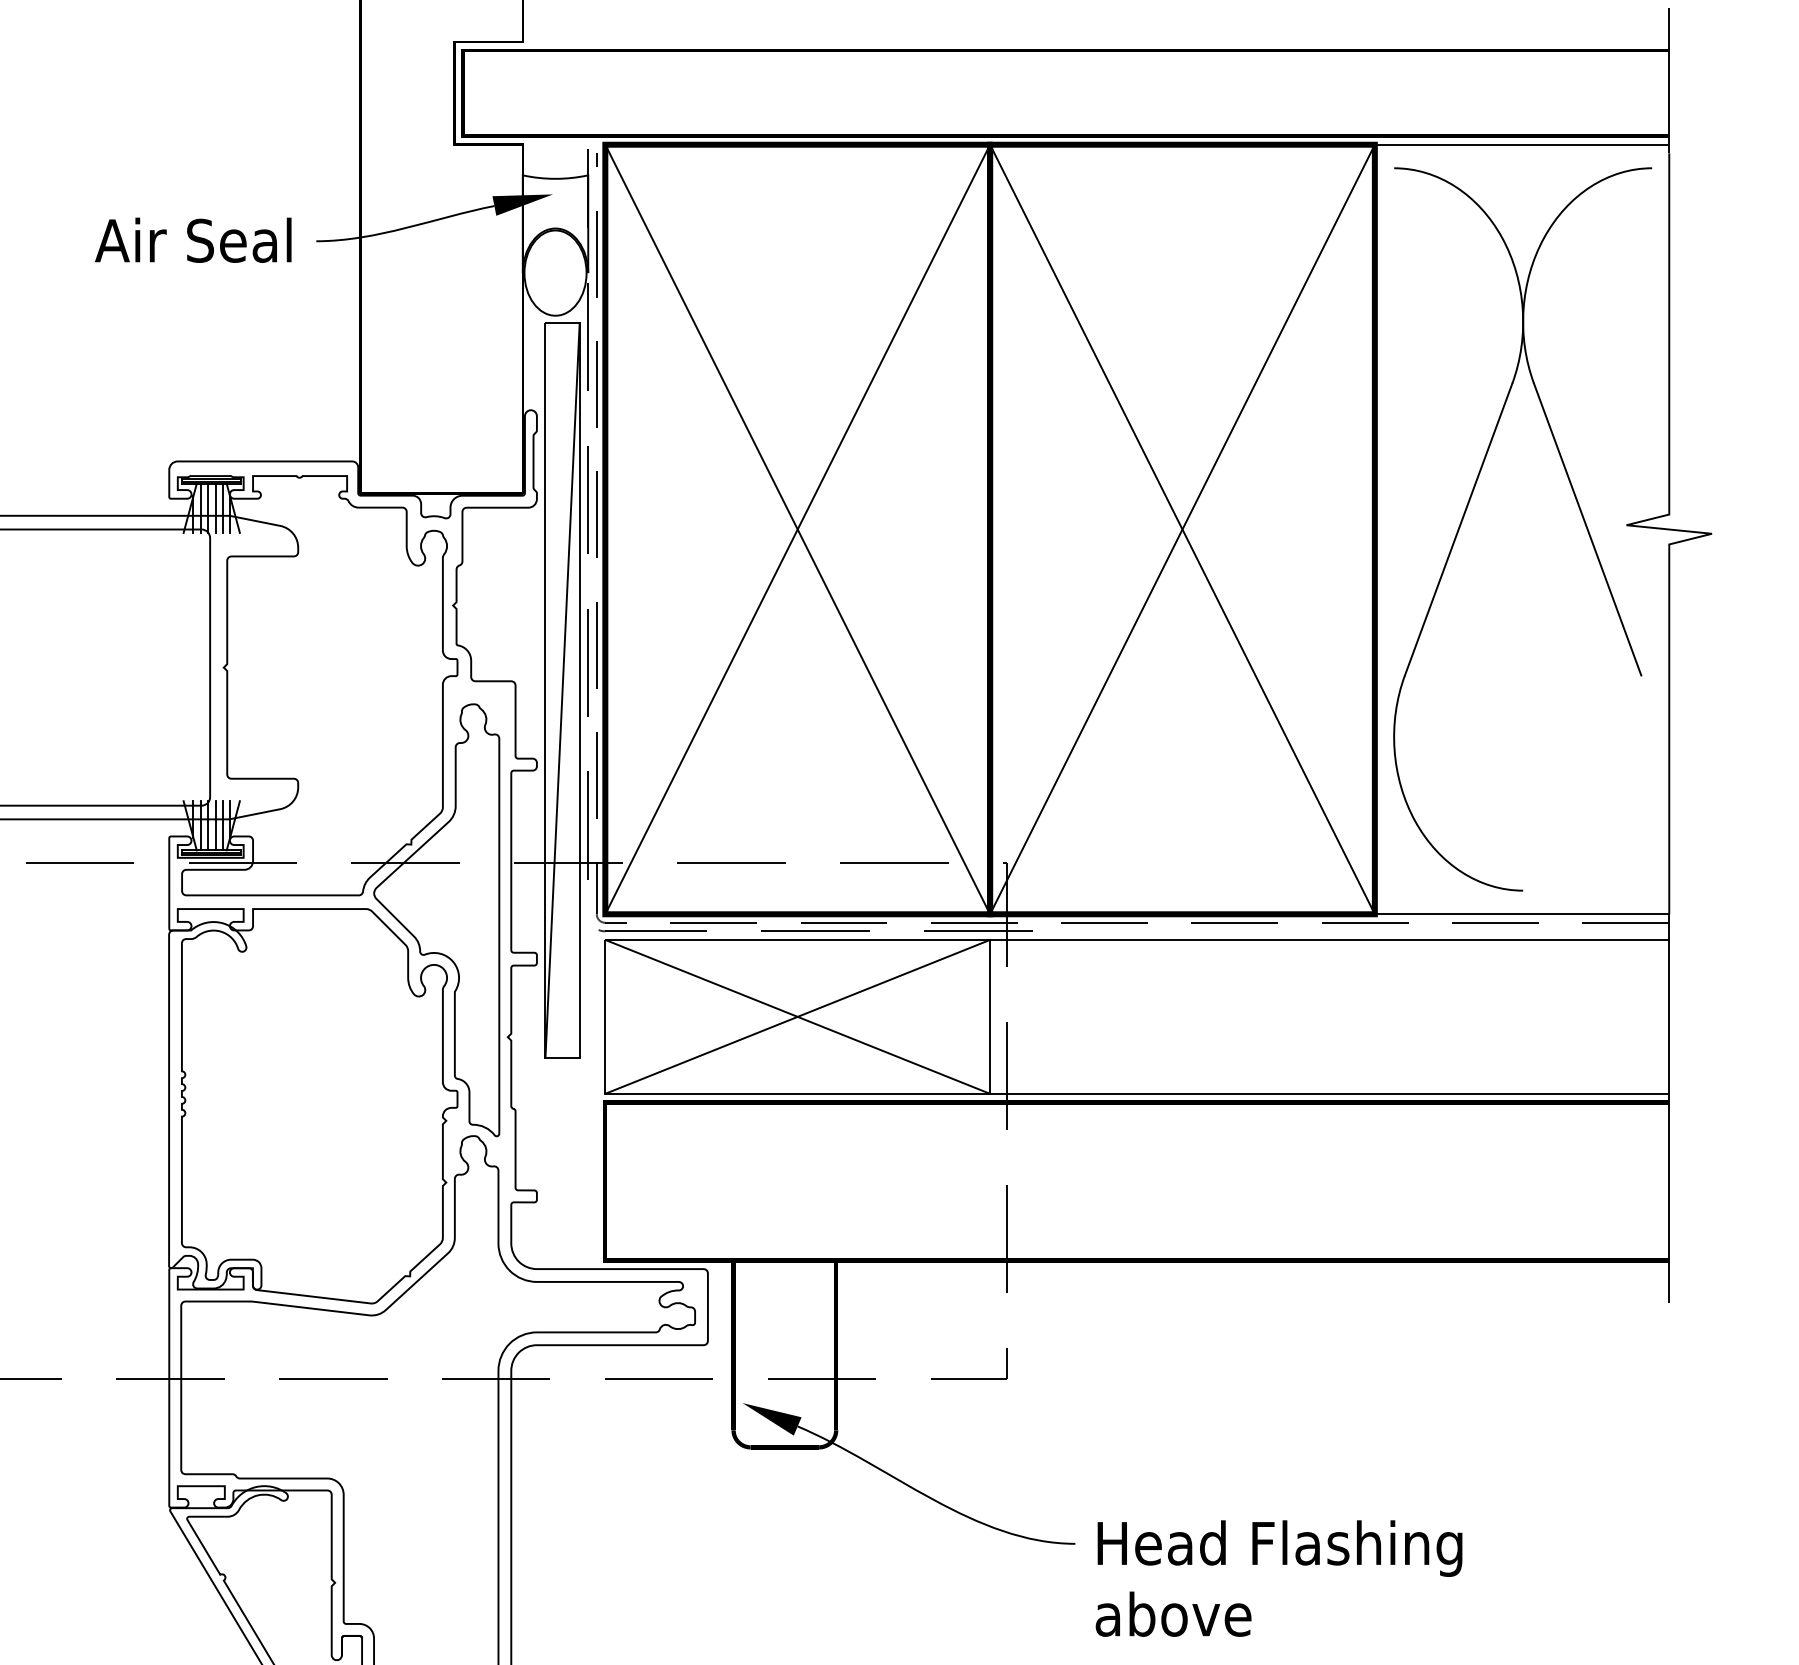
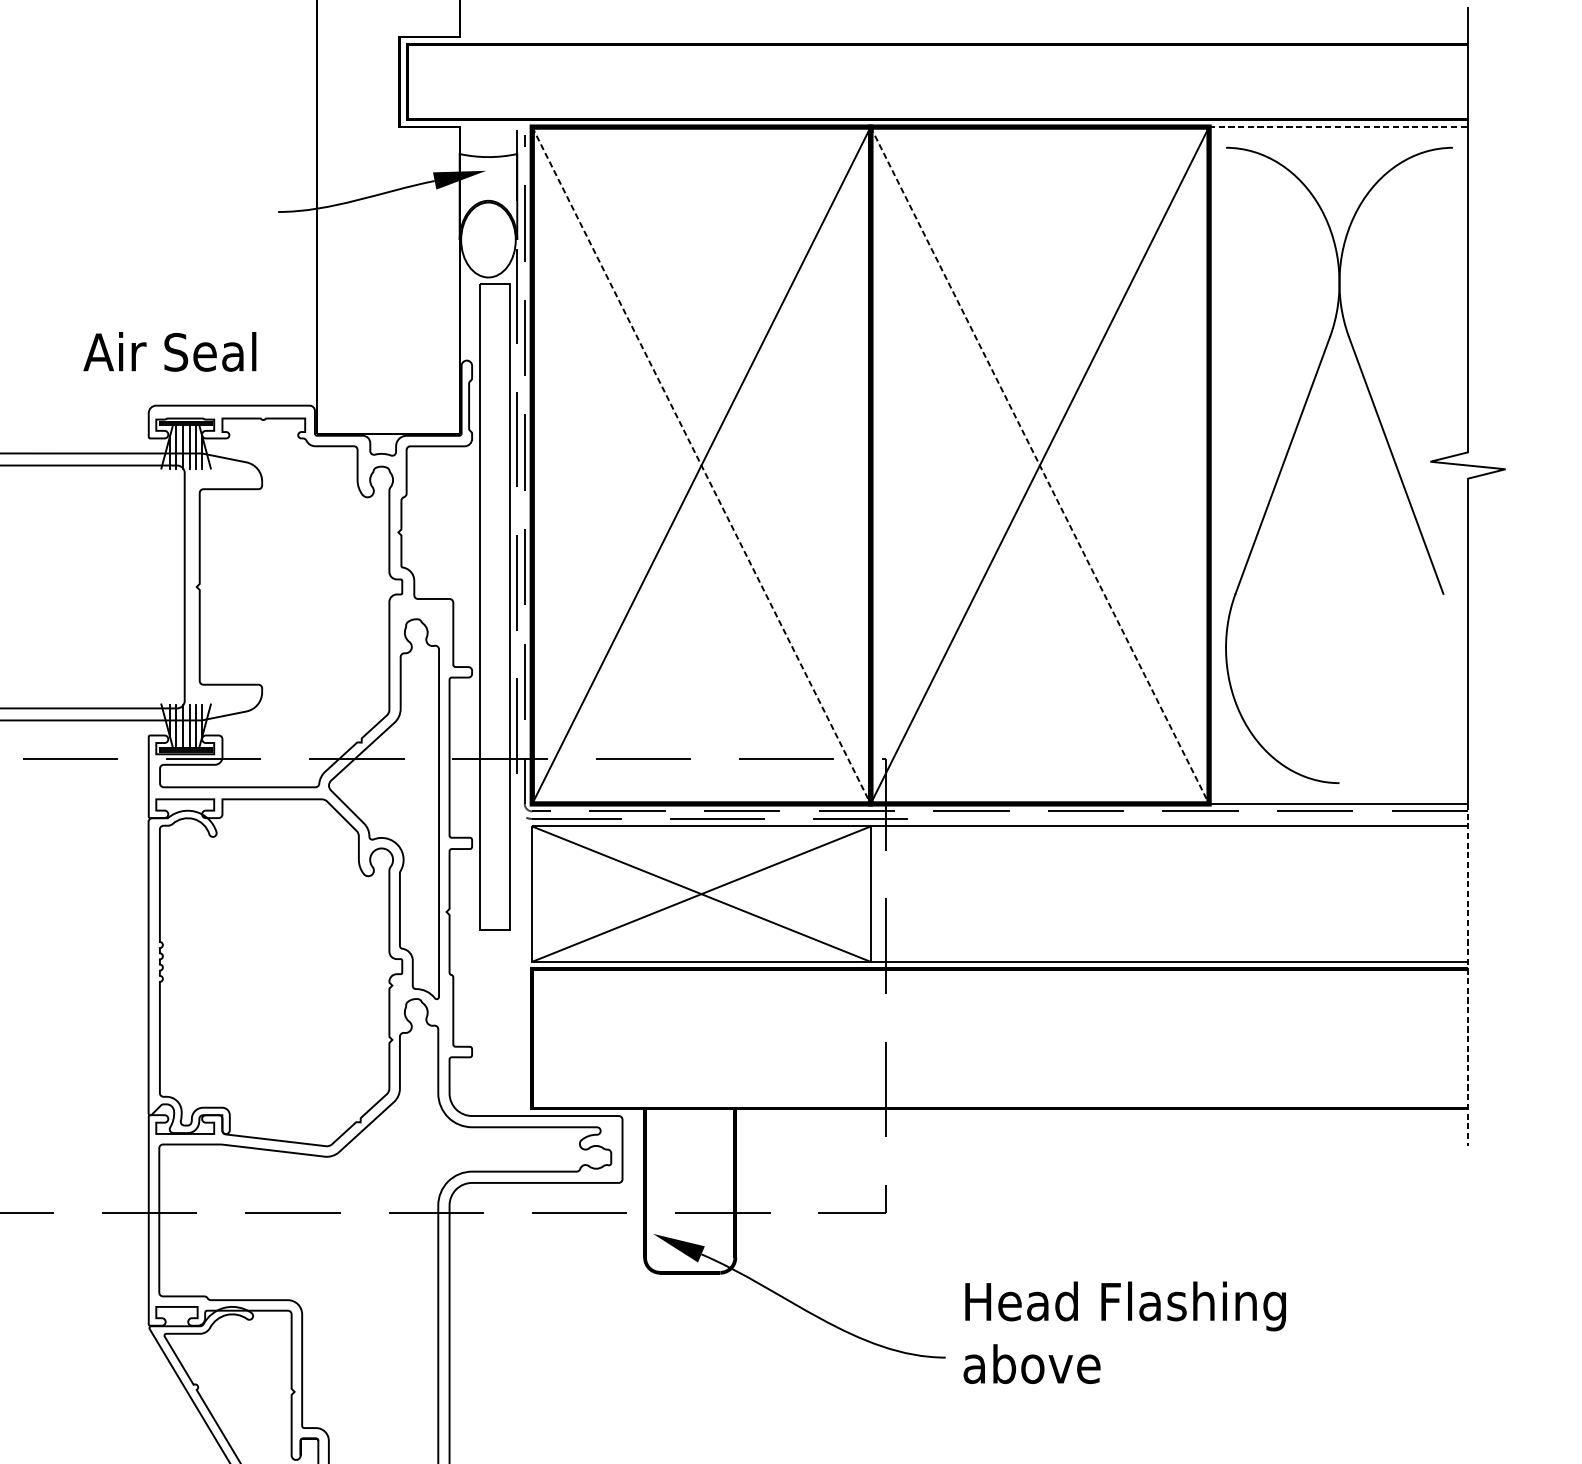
line: (1522, 144) -> (1338, 126), solid -> dashed
text: (193, 239) -> (170, 351), moved
line: (797, 529) -> (701, 465), solid -> dashed
line: (1182, 529) -> (1039, 465), solid -> dashed
line: (562, 690) -> (494, 607), removed
line: (1669, 1108) -> (1468, 974), solid -> dashed
text: (1278, 1578) -> (1124, 1332), moved

